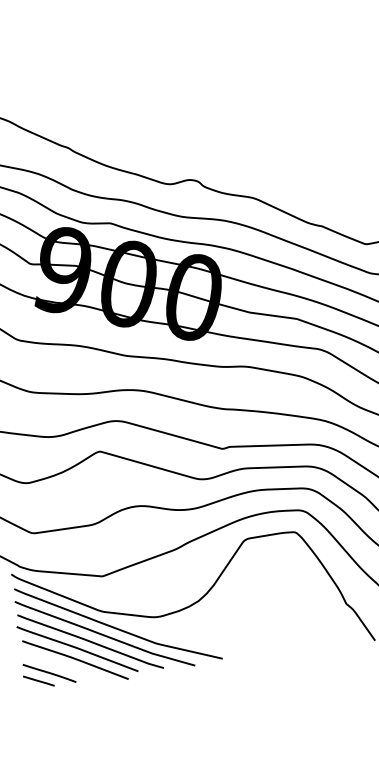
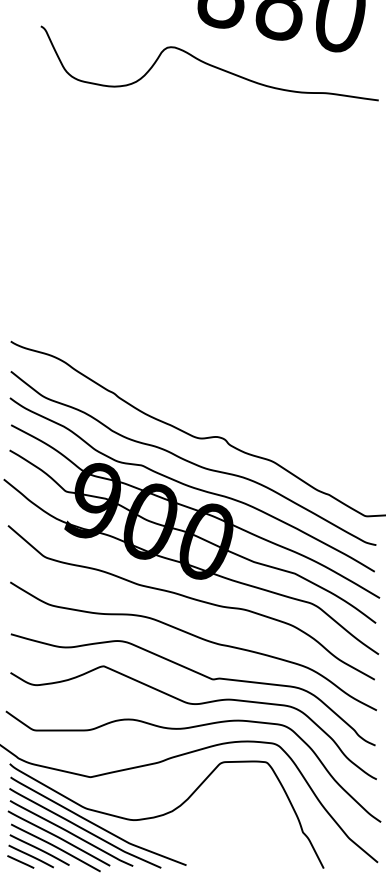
line: (57, 664) -> (39, 849), added

